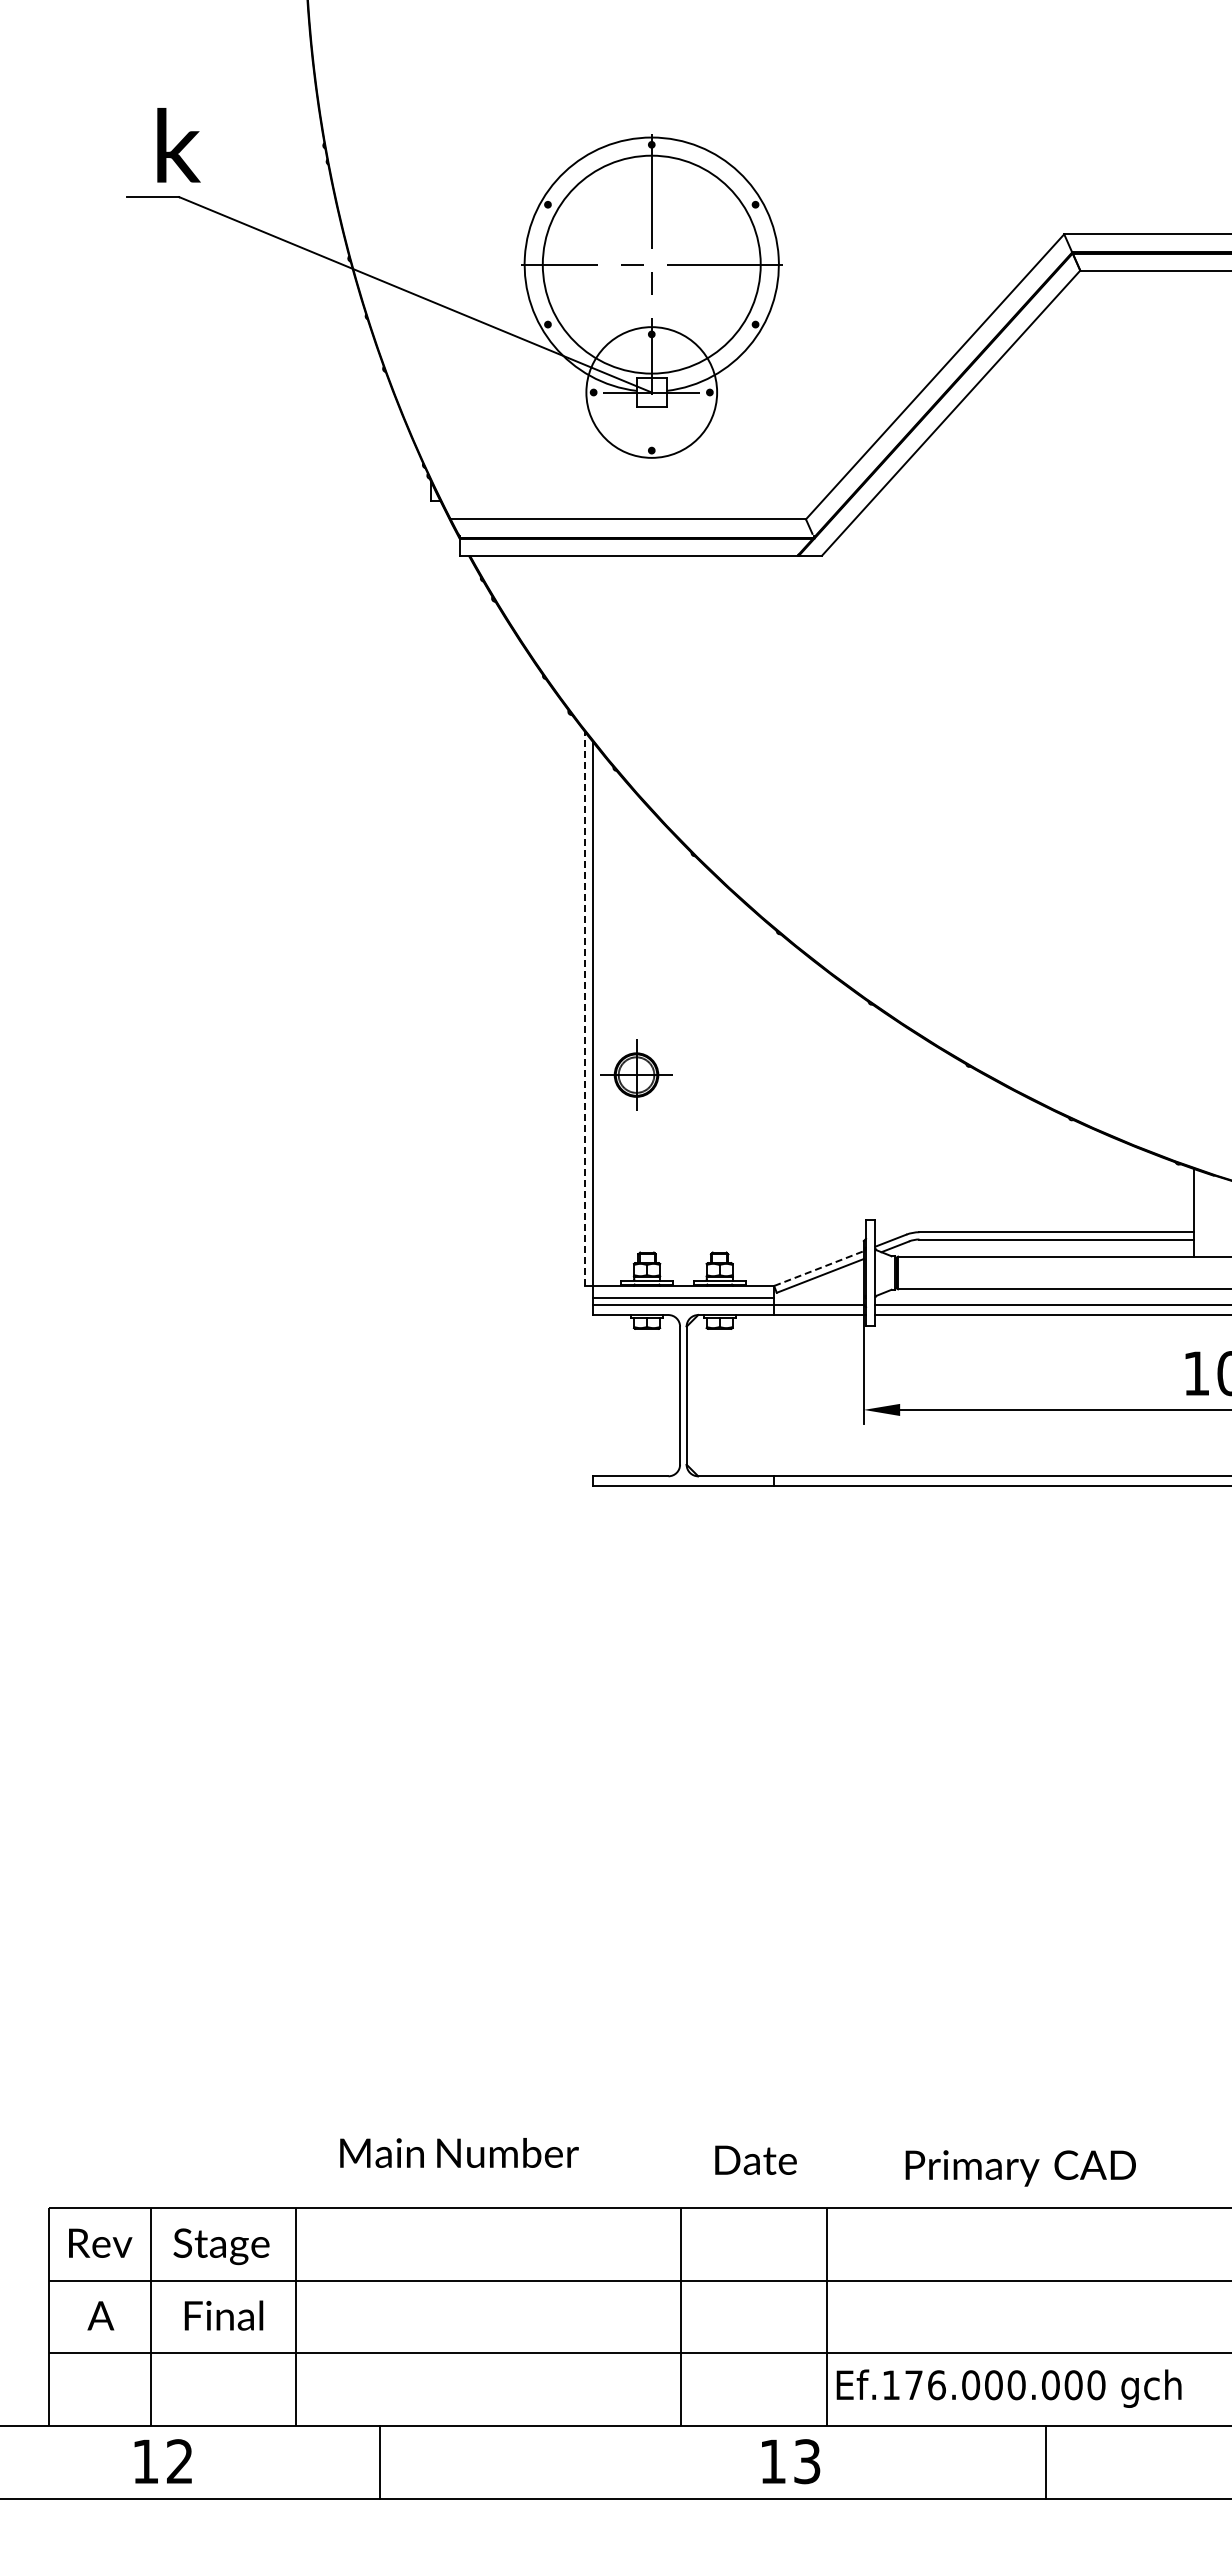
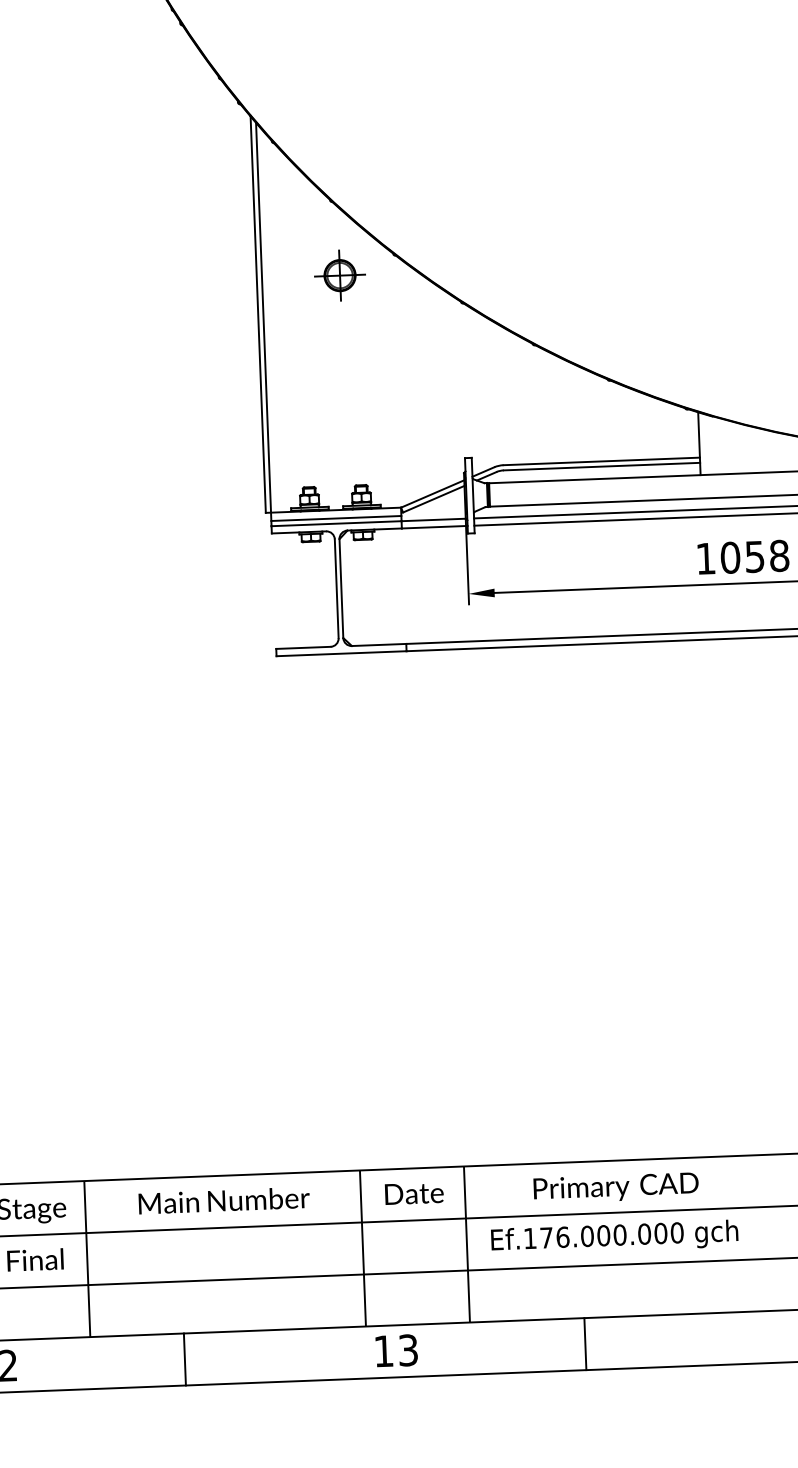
line: (585, 1009) -> (258, 314), dashed -> solid
part: (636, 1074) -> (340, 275), moved
line: (819, 1268) -> (433, 493), dashed -> solid
text: (459, 2152) -> (224, 1200), moved
text: (755, 2159) -> (414, 1193), moved
text: (1020, 2168) -> (616, 1188), moved
text: (1008, 2388) -> (614, 1237), moved
text: (791, 2461) -> (397, 1350), moved
line: (380, 2462) -> (185, 1359), moved
line: (1046, 2462) -> (585, 1344), moved

